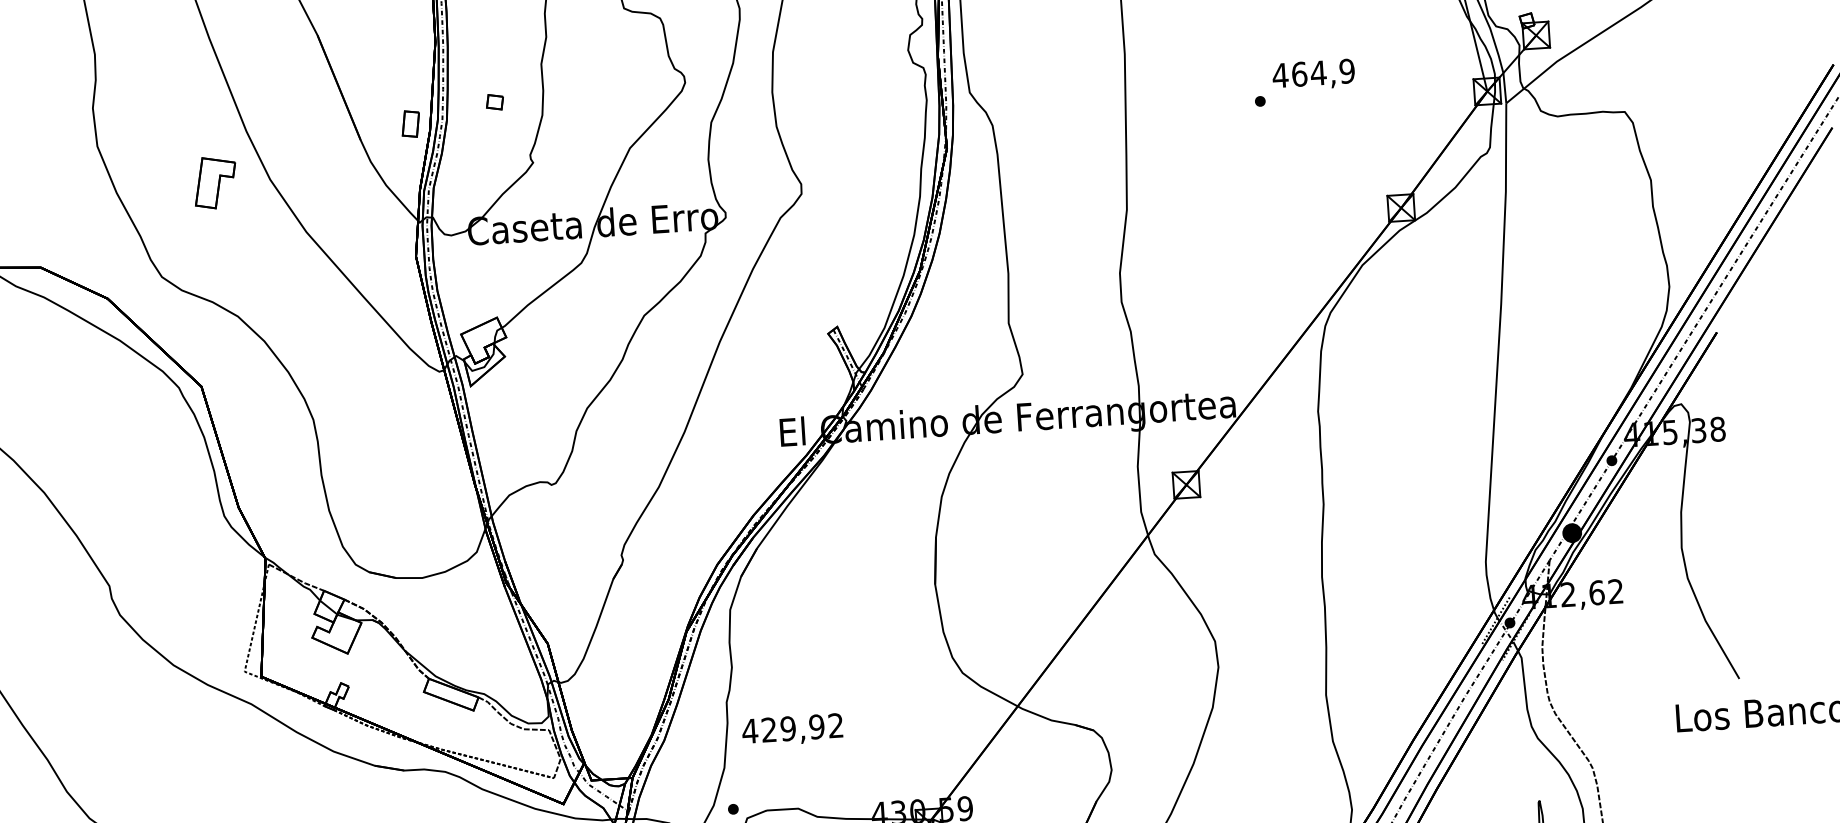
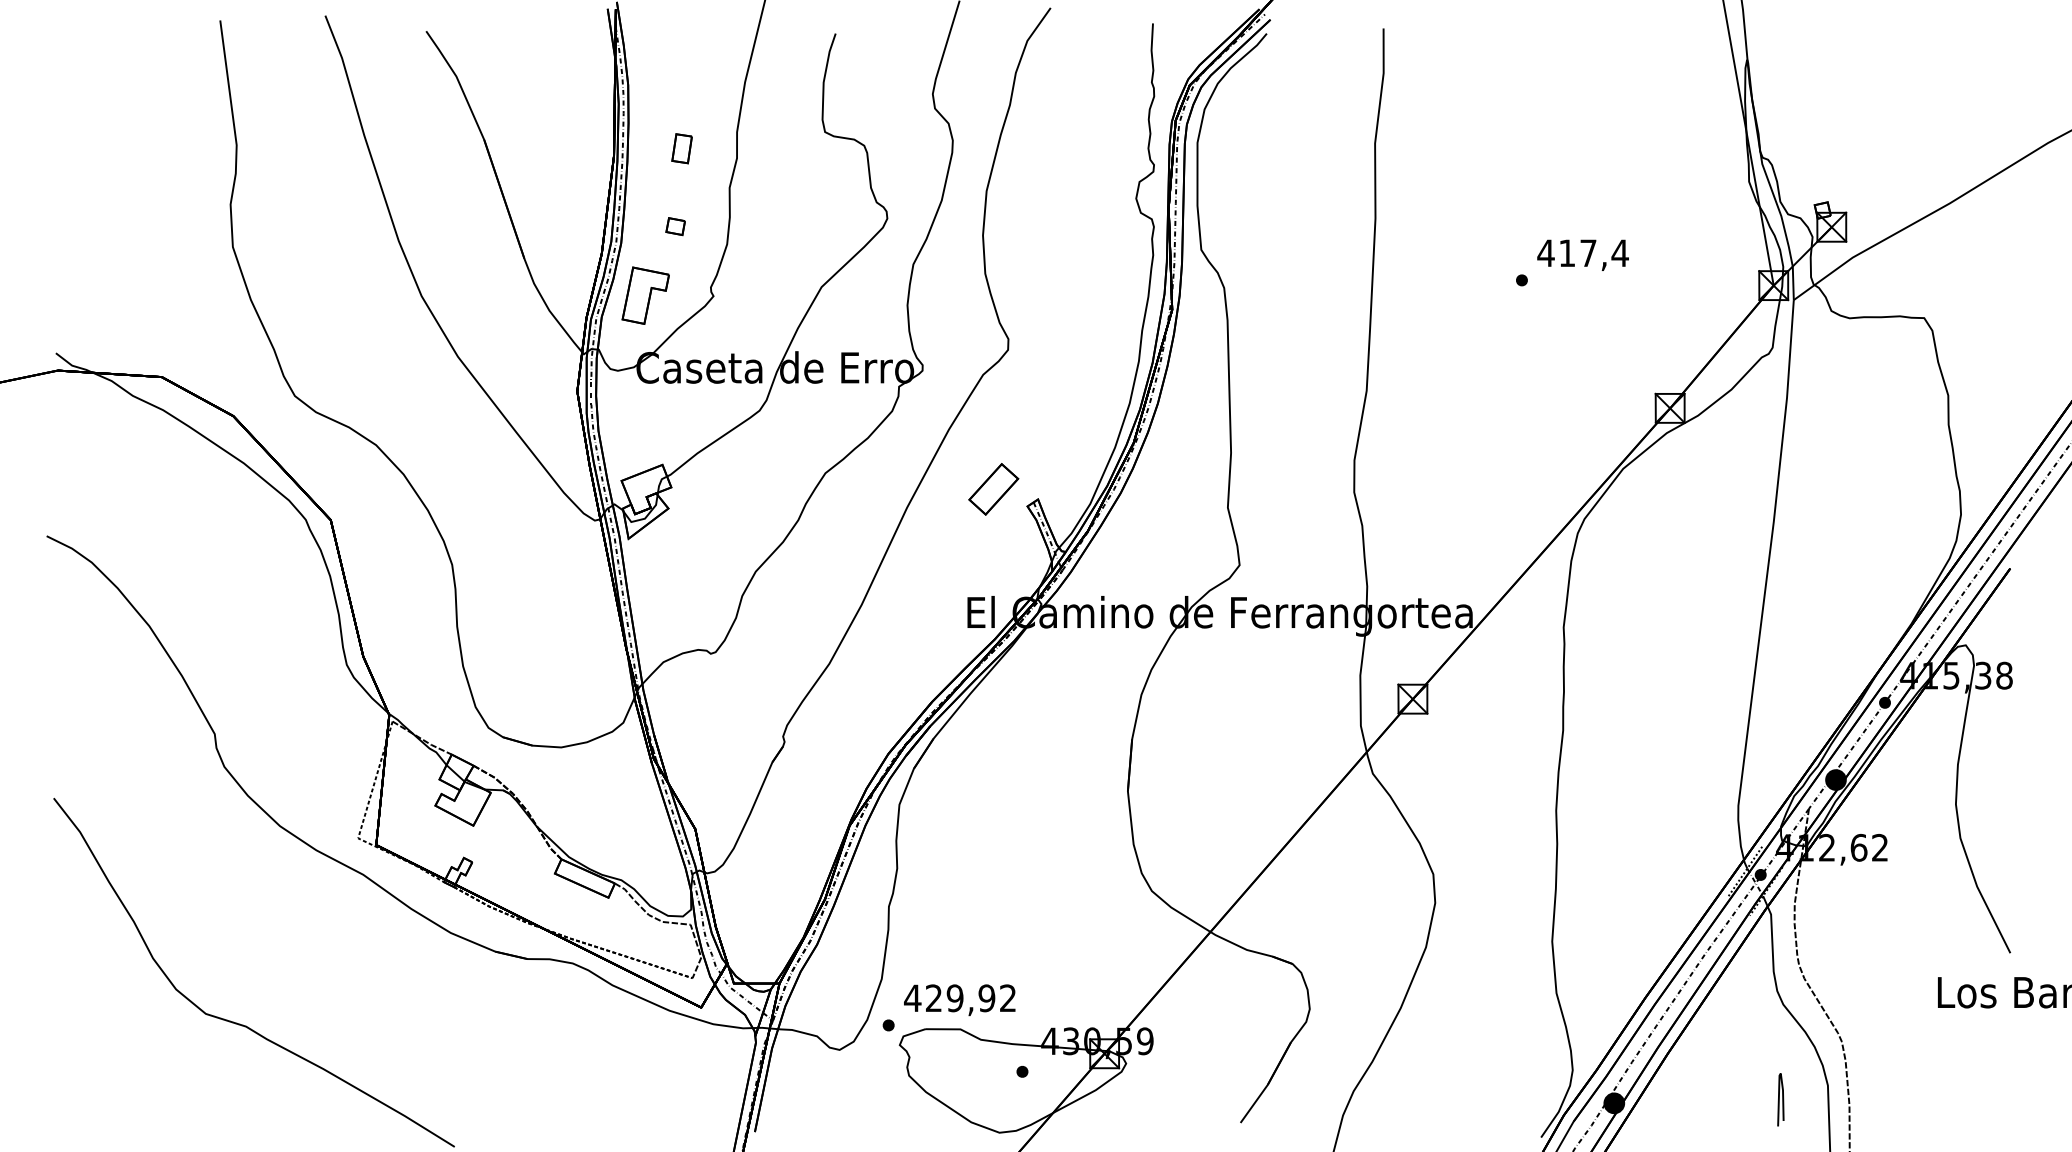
text: (1323, 73) -> (1593, 253), 464,9 -> 417,4
part: (410, 123) -> (681, 148), moved
part: (215, 182) -> (645, 295), moved
part: (796, 320) -> (993, 489), added
text: (792, 730) -> (959, 1000), moved

